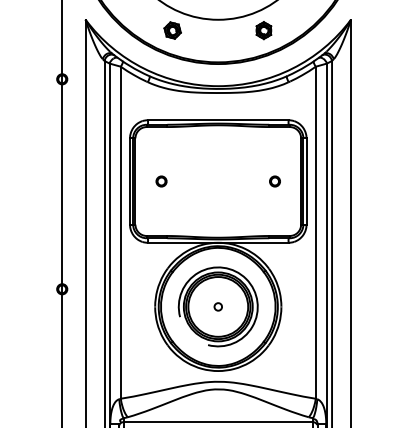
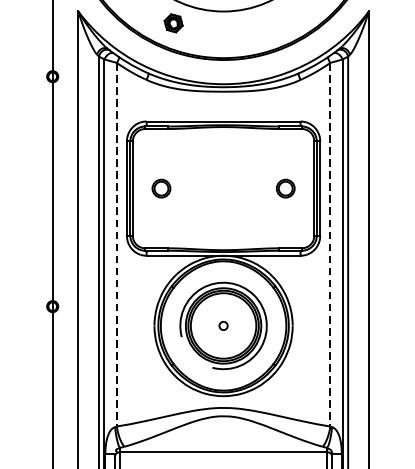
part: (263, 30) -> (273, 23), removed
part: (161, 181) -> (161, 188), size x1.6
part: (274, 181) -> (285, 188), size x1.6
line: (120, 233) -> (116, 245), solid -> dashed
line: (315, 233) -> (330, 245), solid -> dashed

